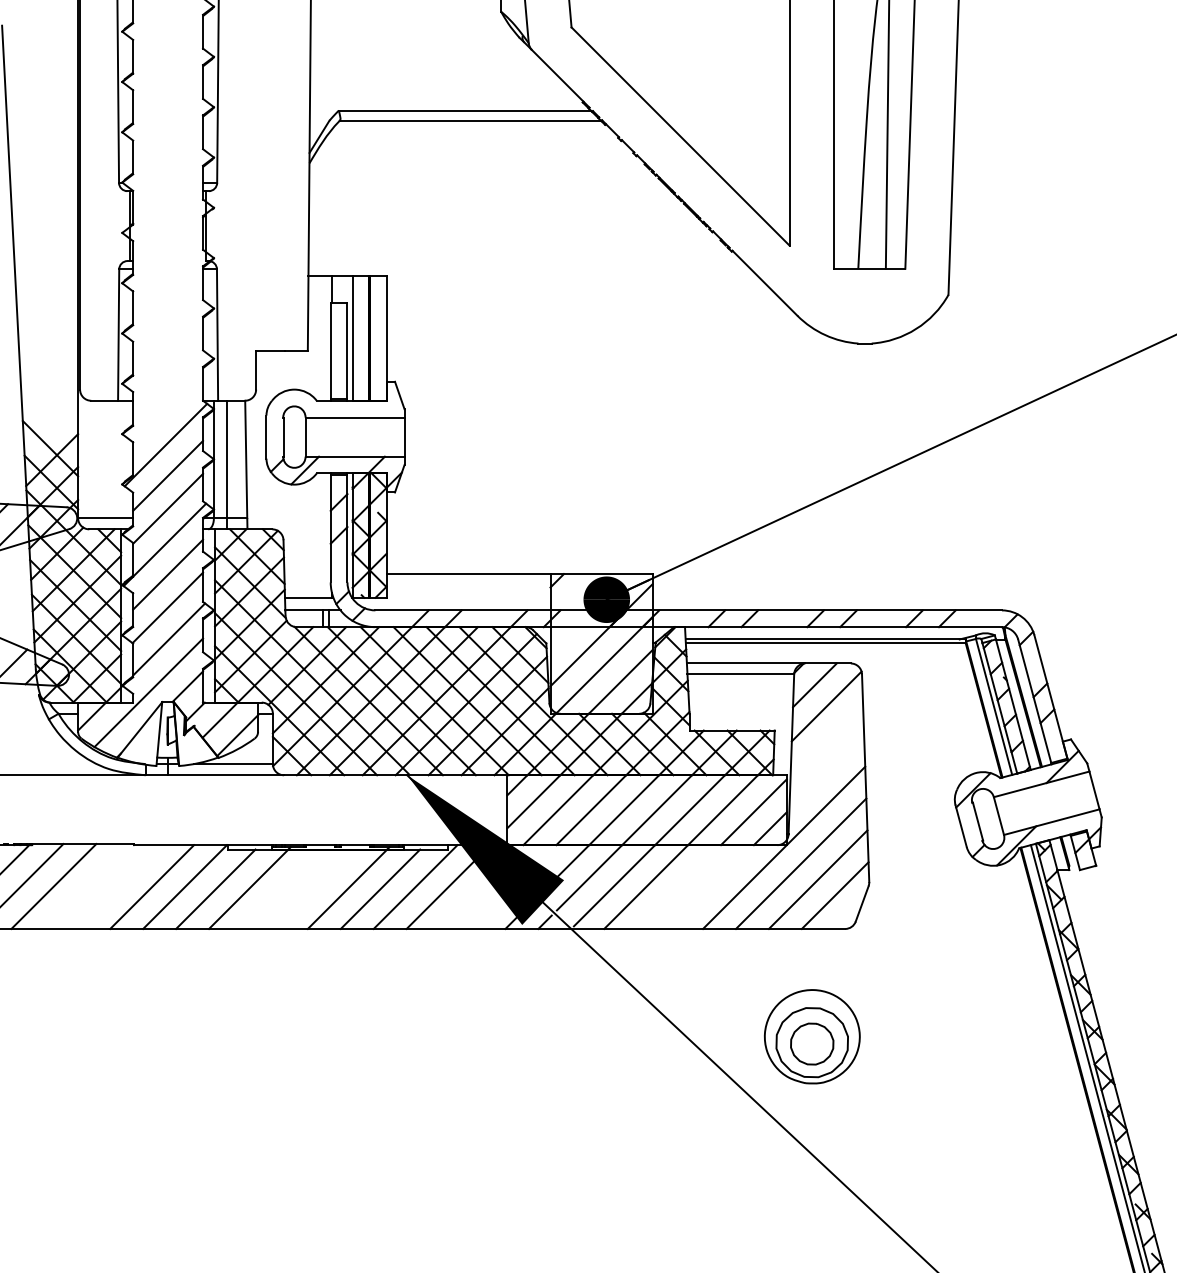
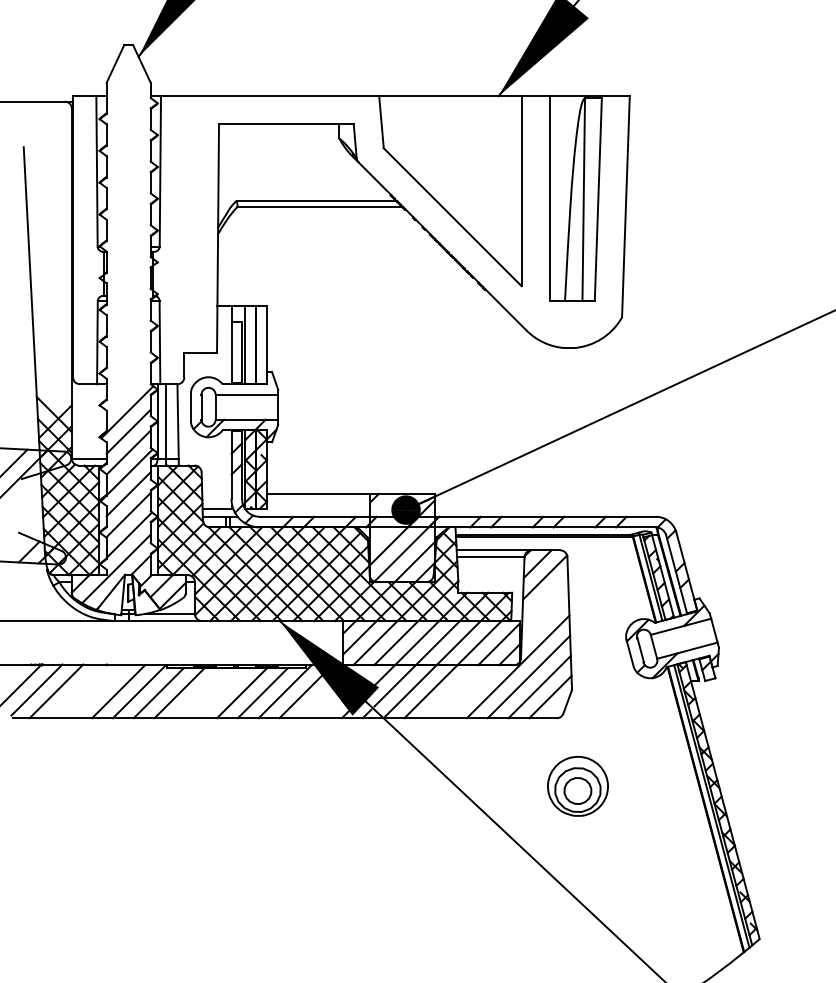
part: (811, 1036) -> (577, 786), moved

